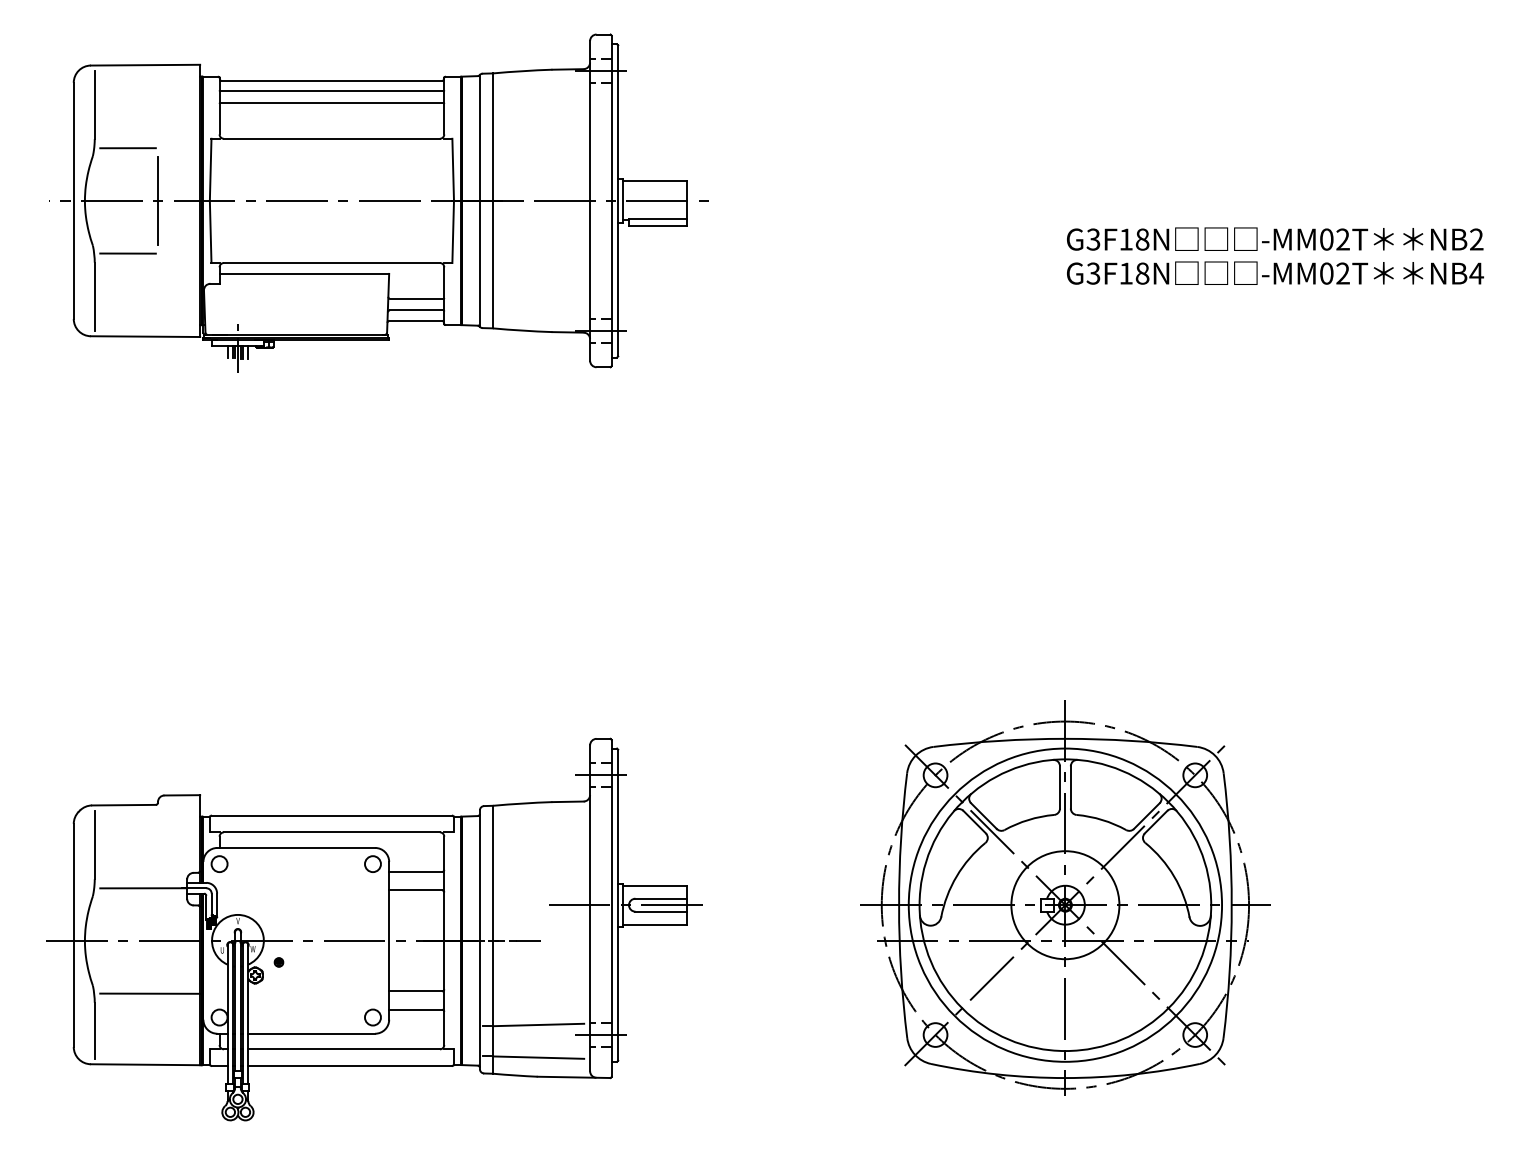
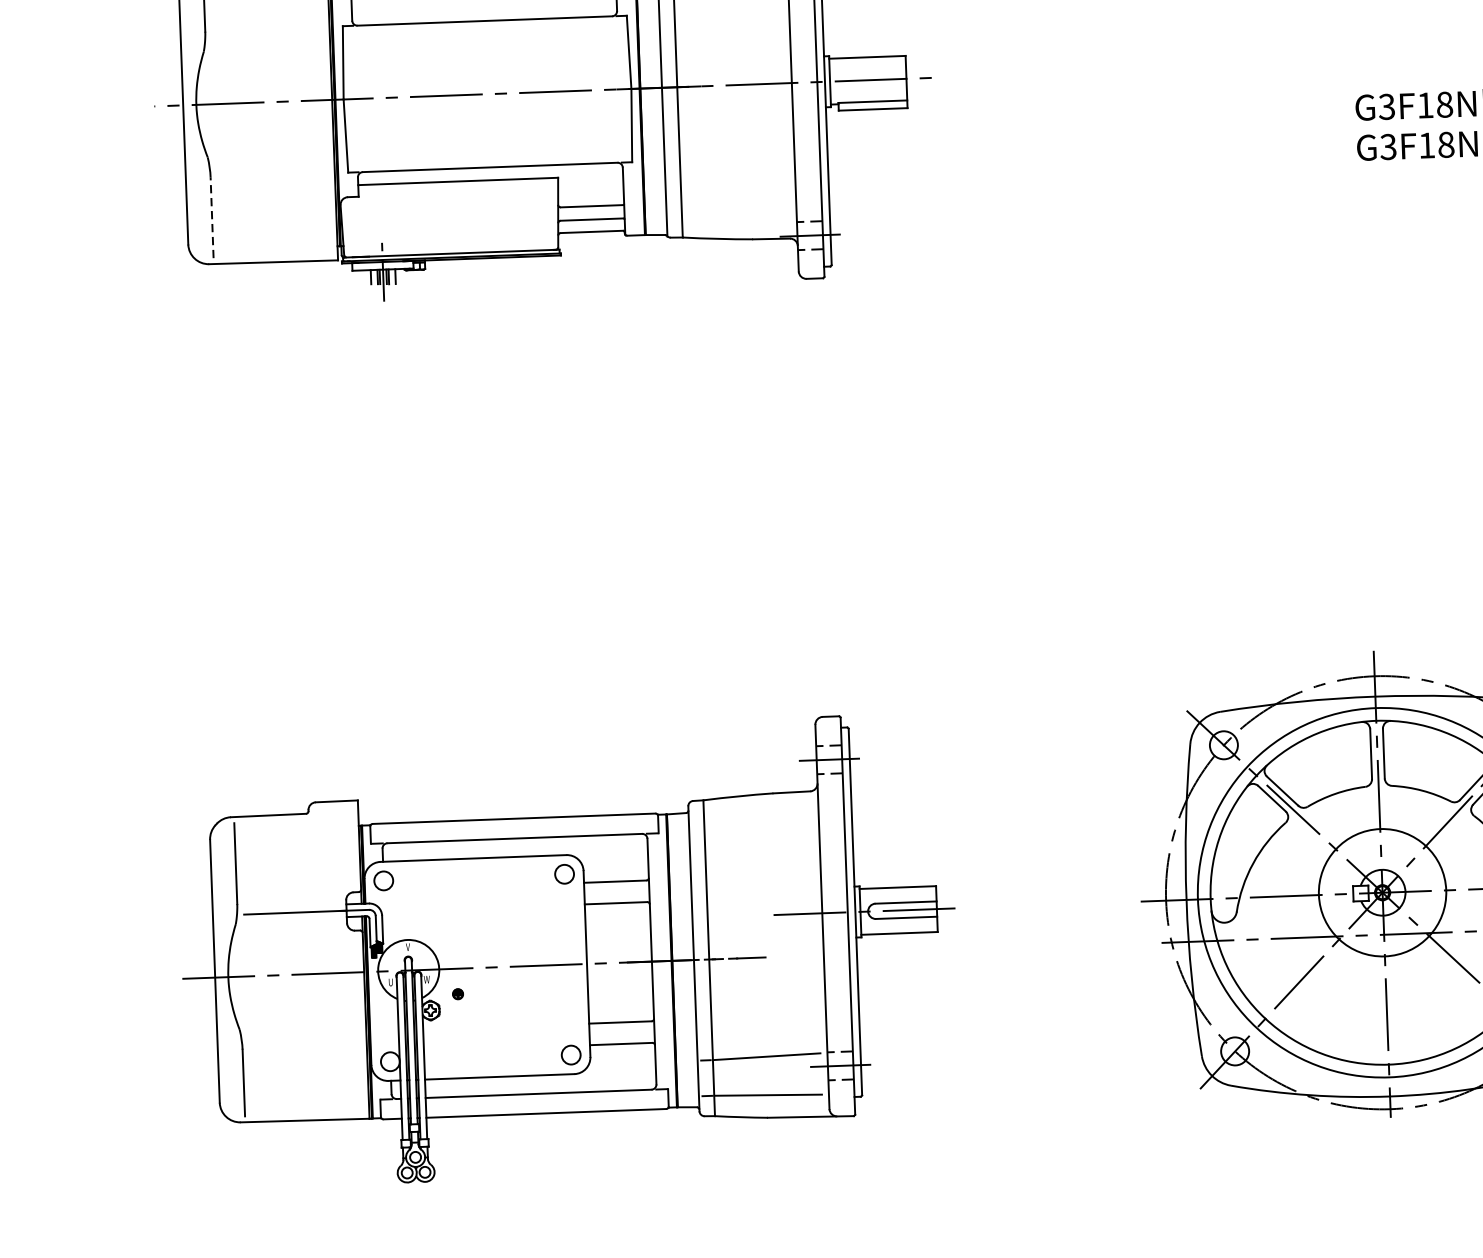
line: (127, 148) -> (244, 41), removed
line: (158, 200) -> (283, 101), removed
line: (127, 253) -> (248, 165), removed
line: (94, 296) -> (211, 217), solid -> dashed
line: (150, 993) -> (307, 1036), removed

